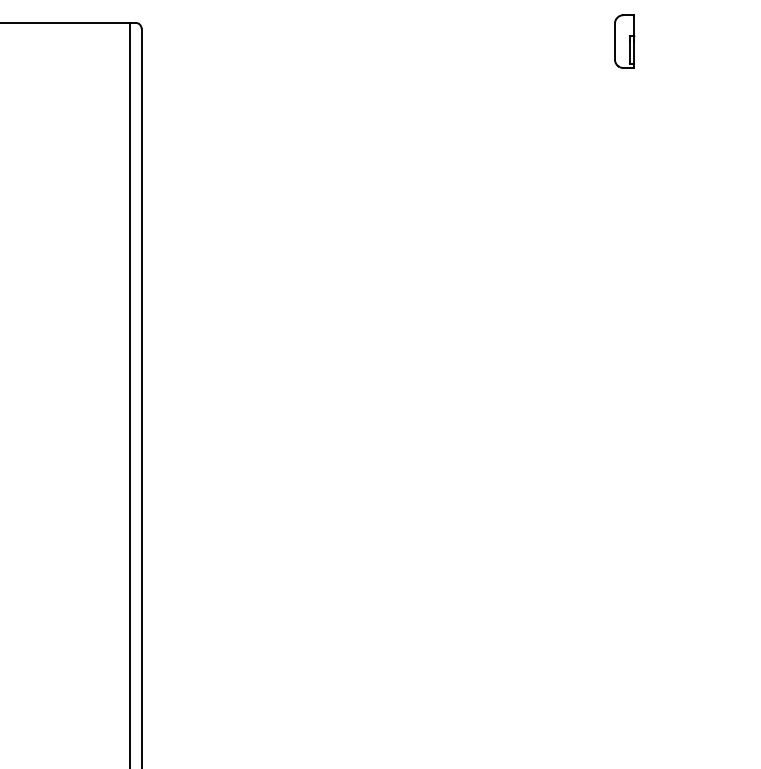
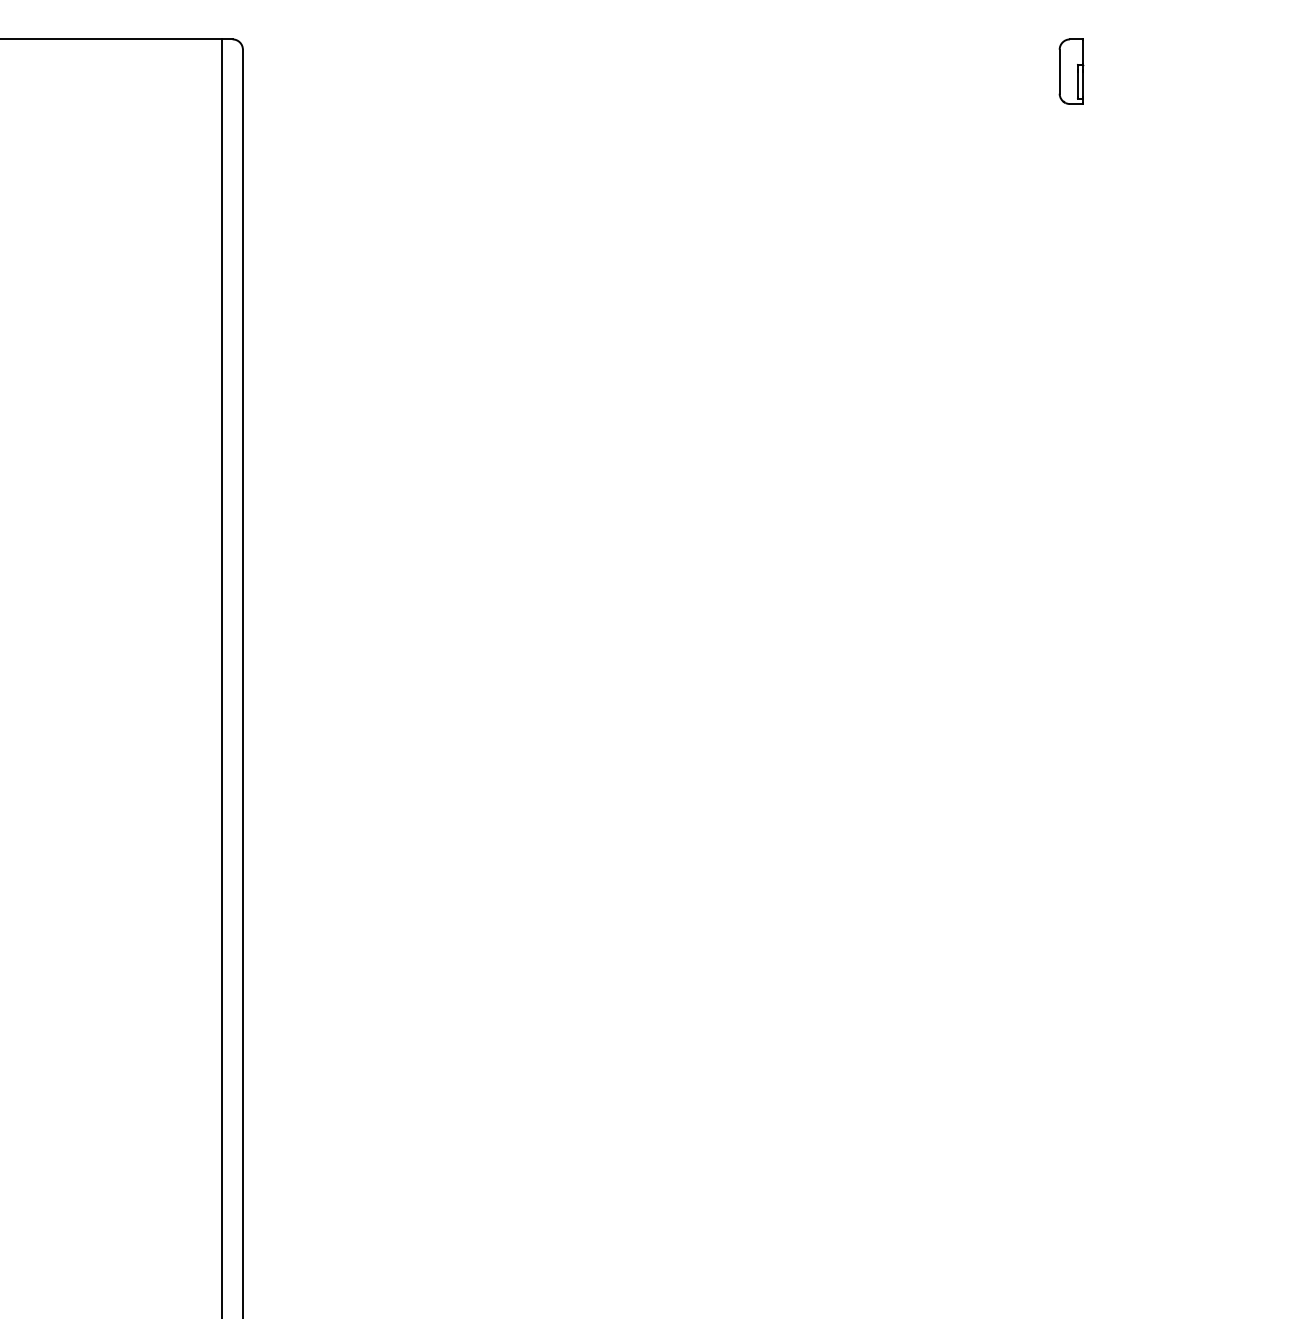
part: (625, 41) -> (1072, 71), size x0.71

